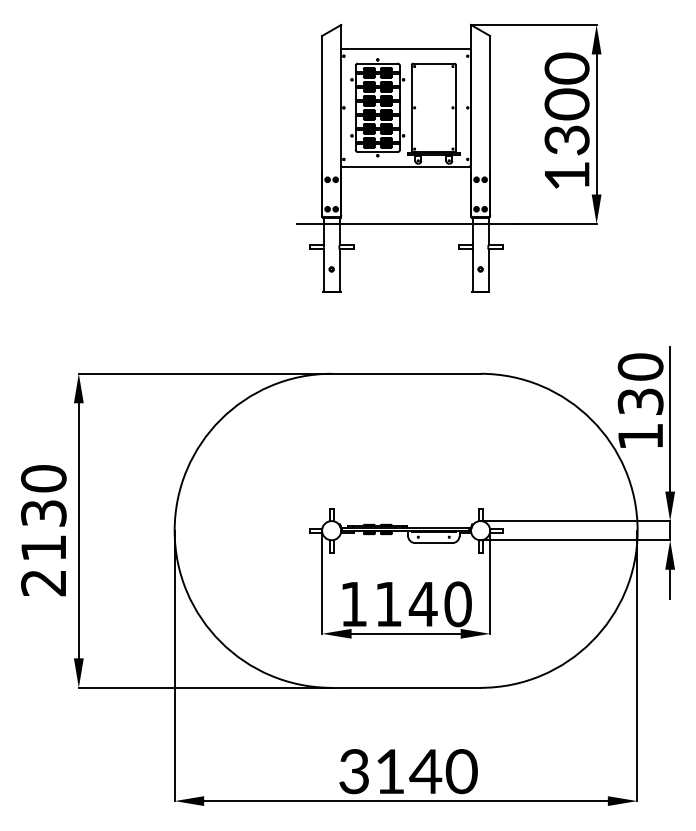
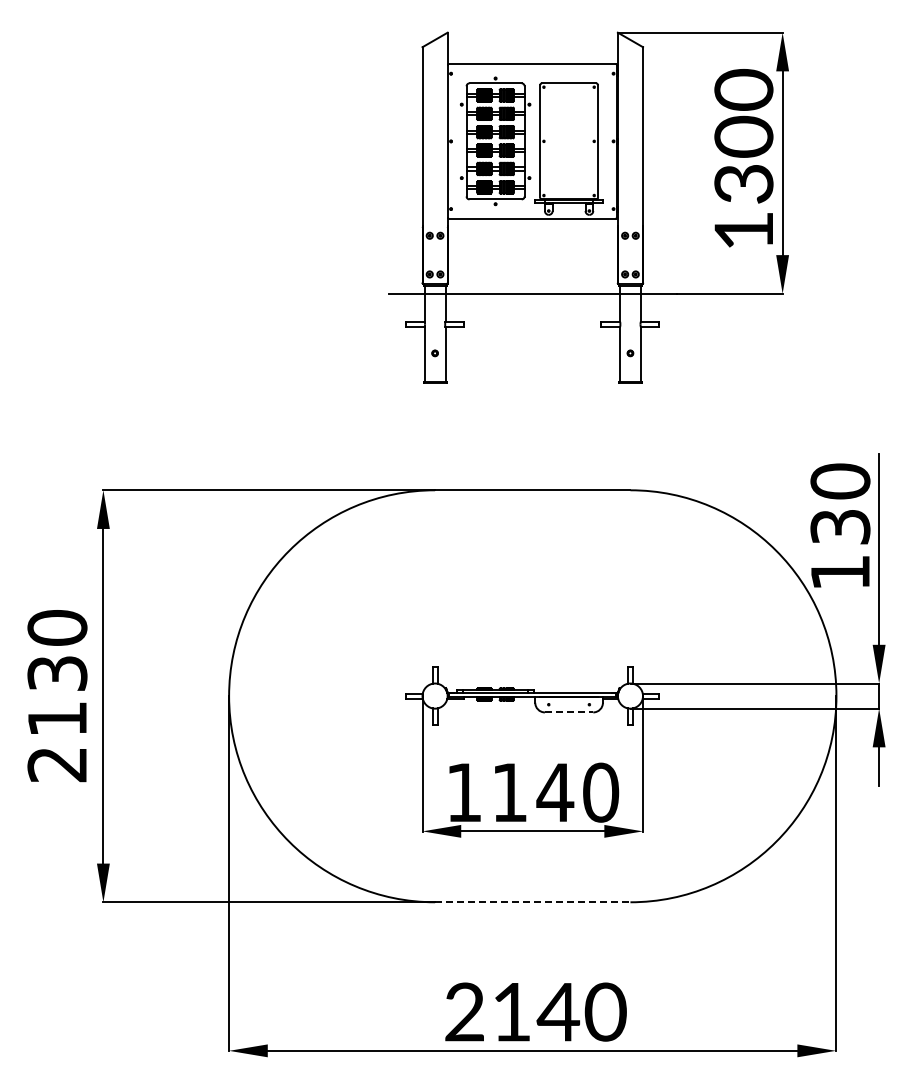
line: (434, 543) -> (569, 712), solid -> dashed
line: (405, 688) -> (532, 902), solid -> dashed
text: (354, 771) -> (464, 1012), 3140 -> 2140

